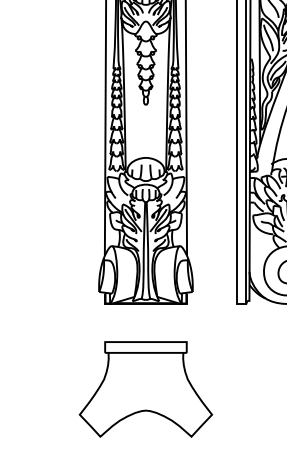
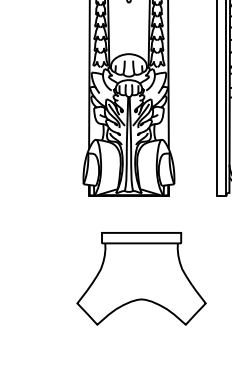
part: (145, 389) -> (141, 278), moved

